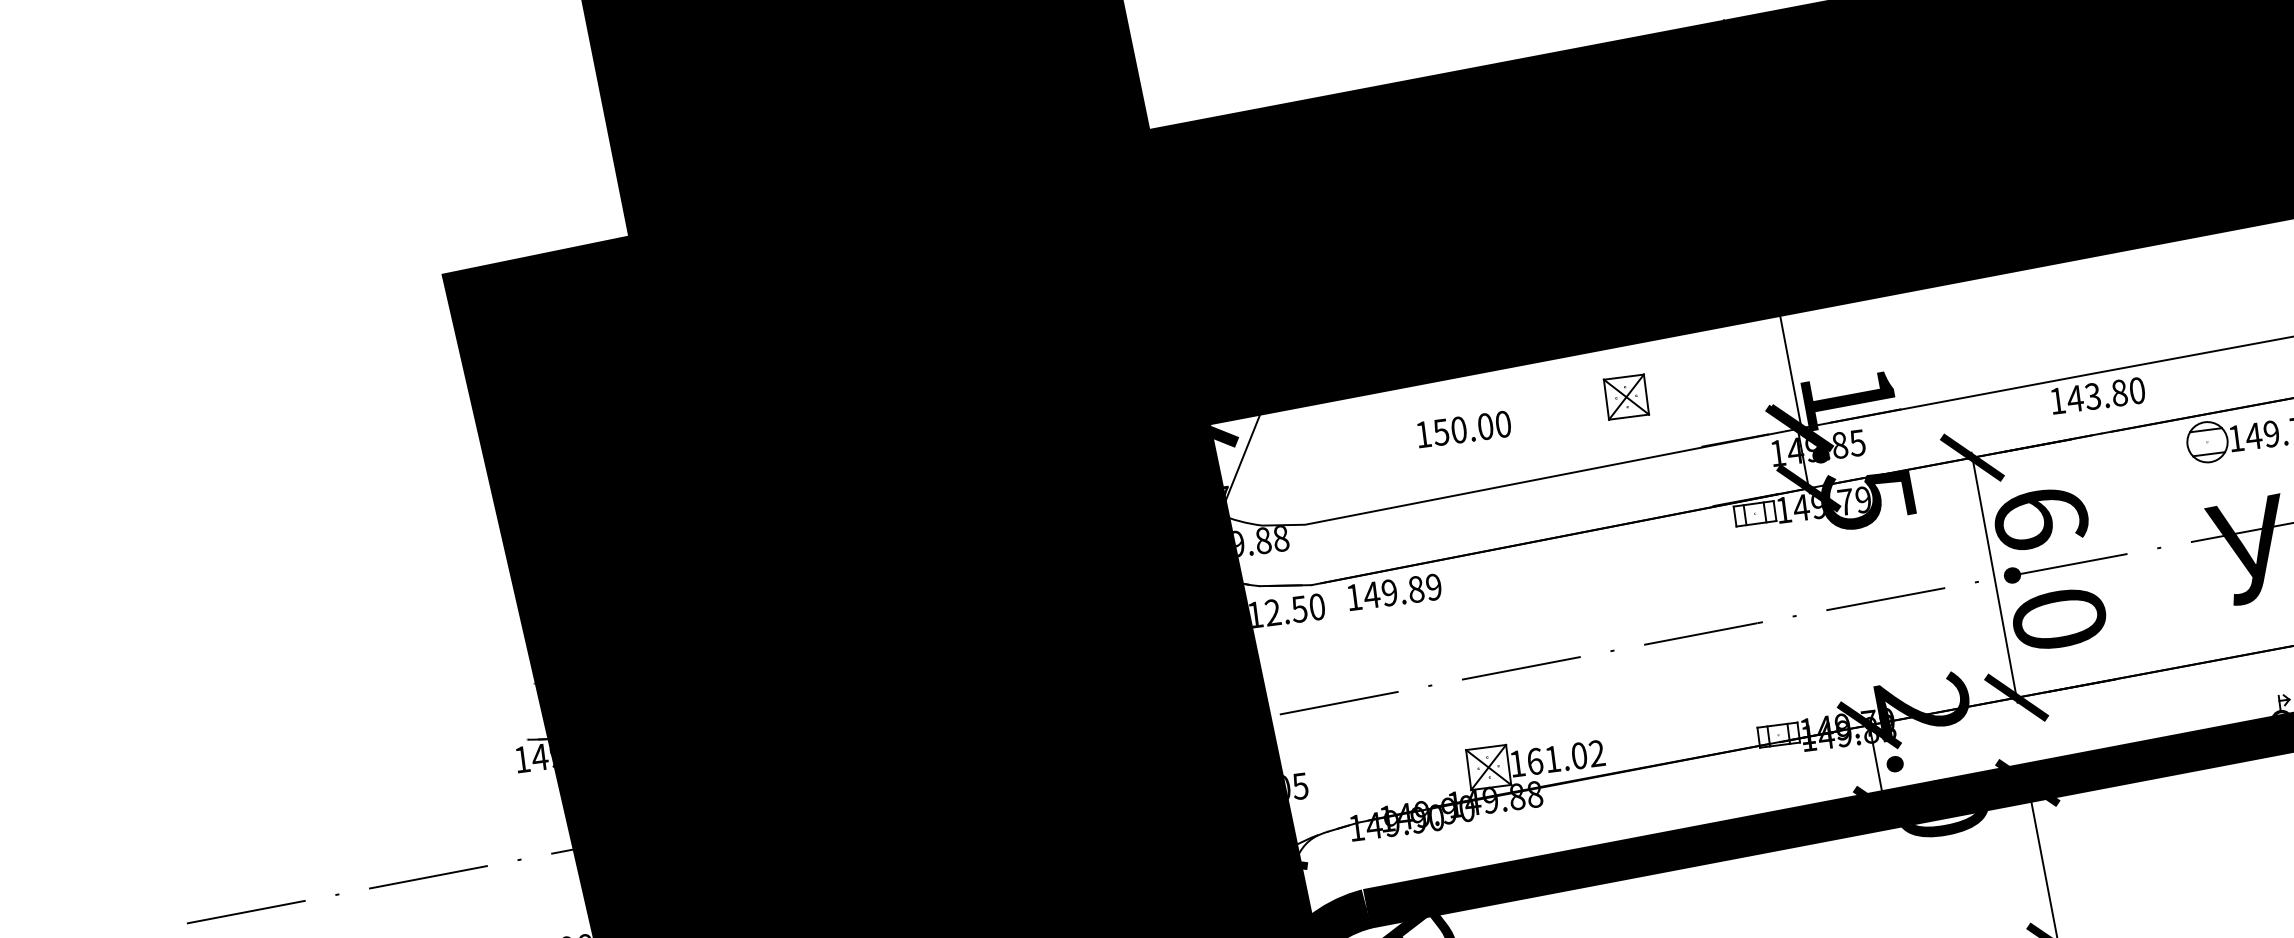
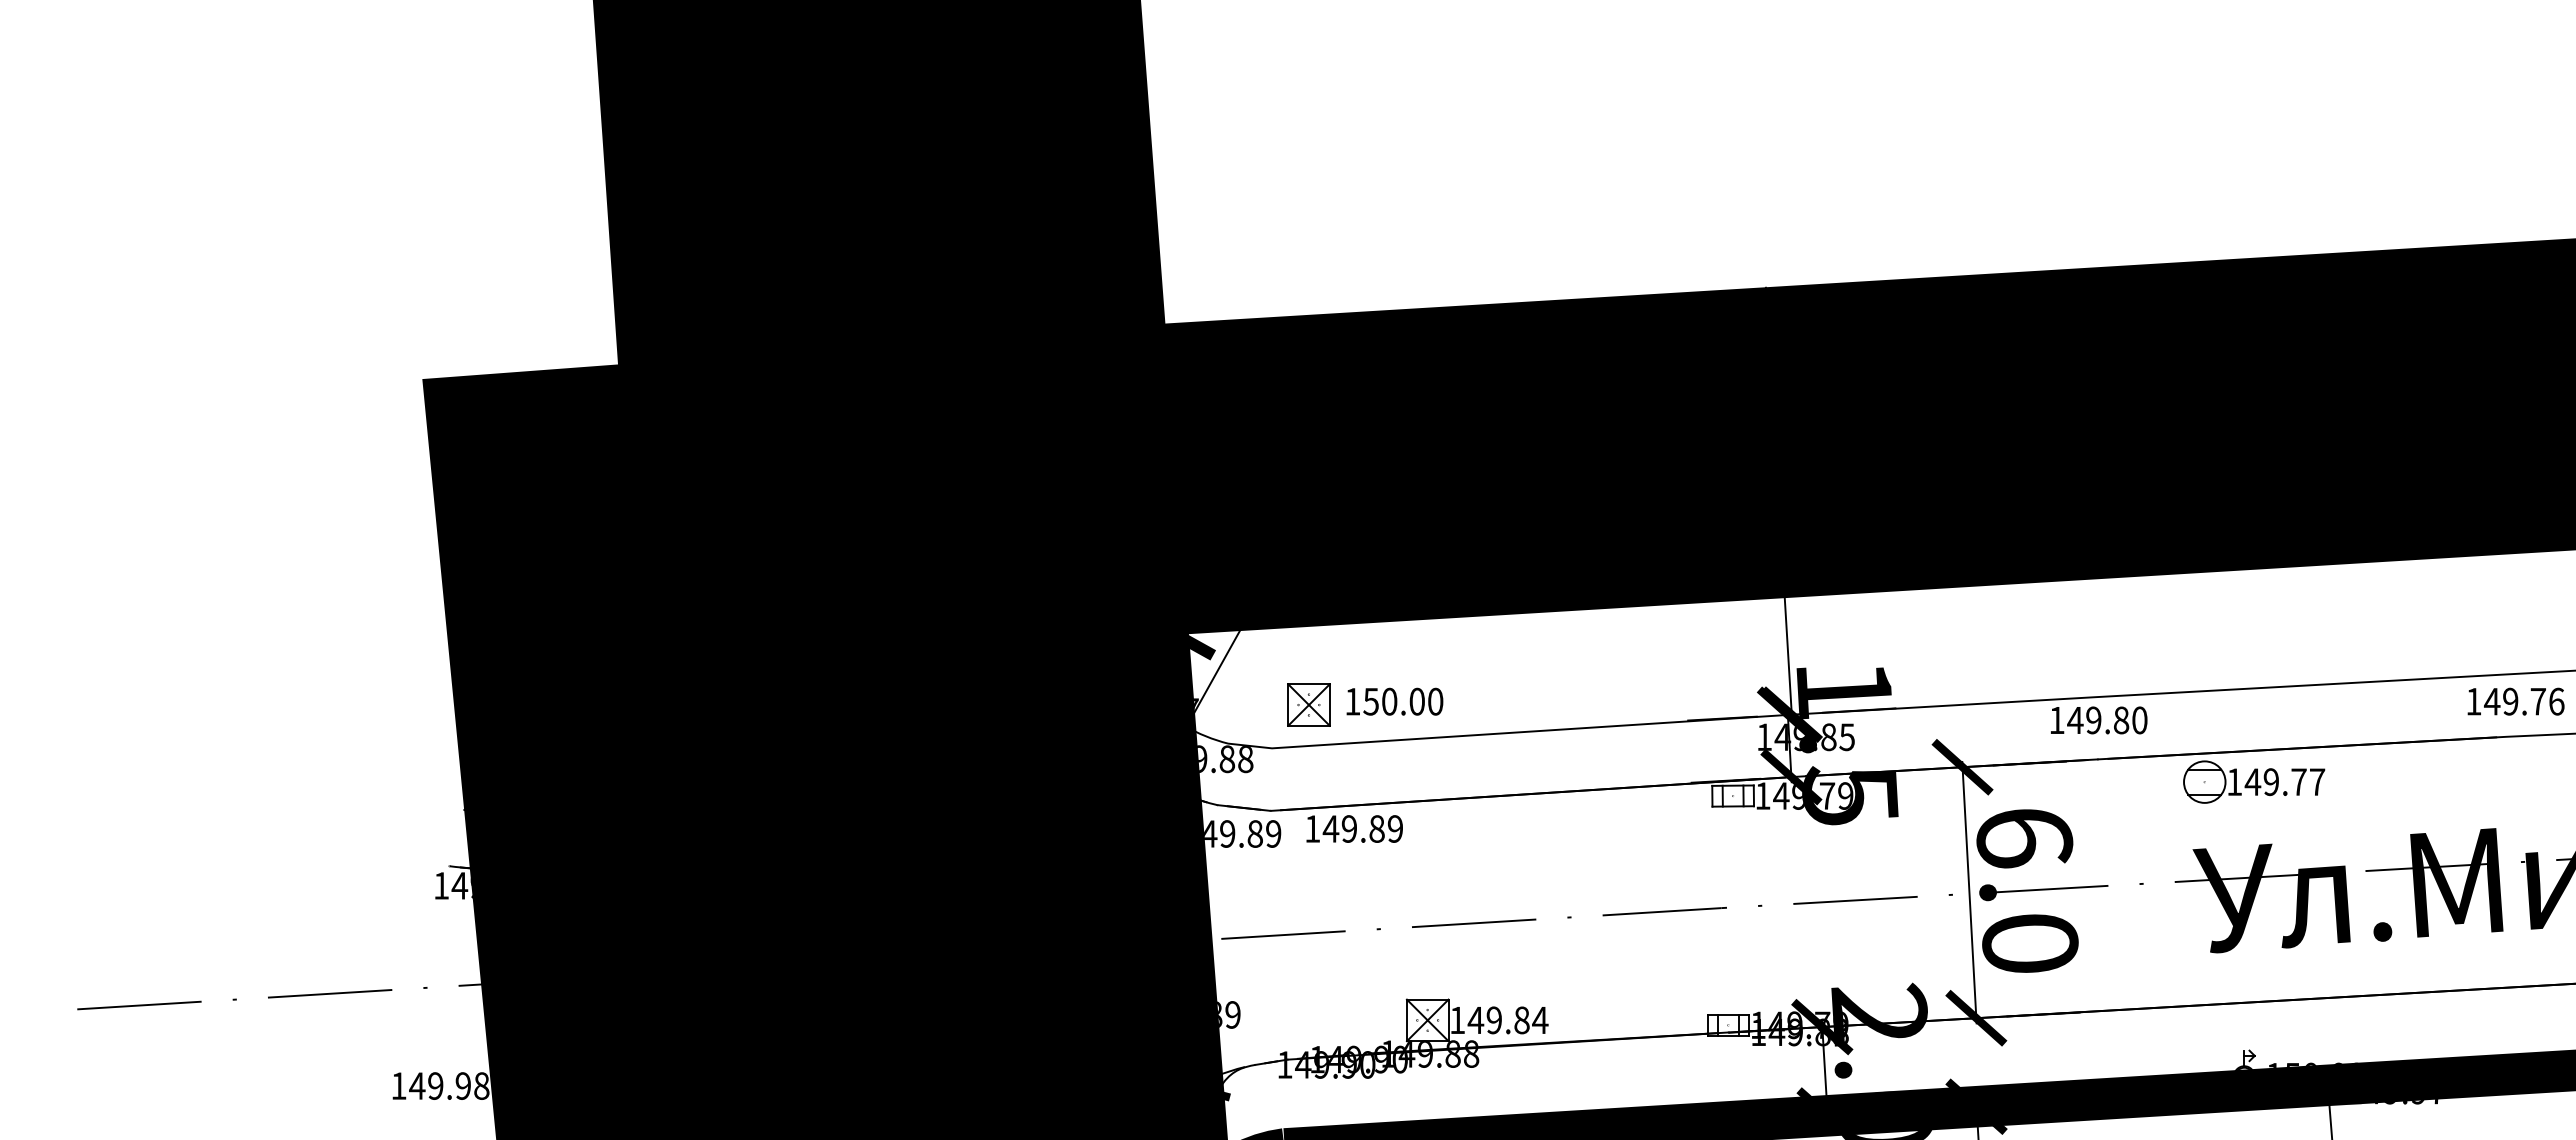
part: (1625, 396) -> (1308, 704), moved
text: (2092, 396) -> (2093, 720), 143.80 -> 149.80
text: (1463, 429) -> (1394, 701), moved
text: (1287, 610) -> (1242, 833), 212.50 -> 149.89
text: (1565, 757) -> (1507, 1020), 161.02 -> 149.84
text: (1296, 786) -> (1228, 1014), 165.05 -> 149.89

